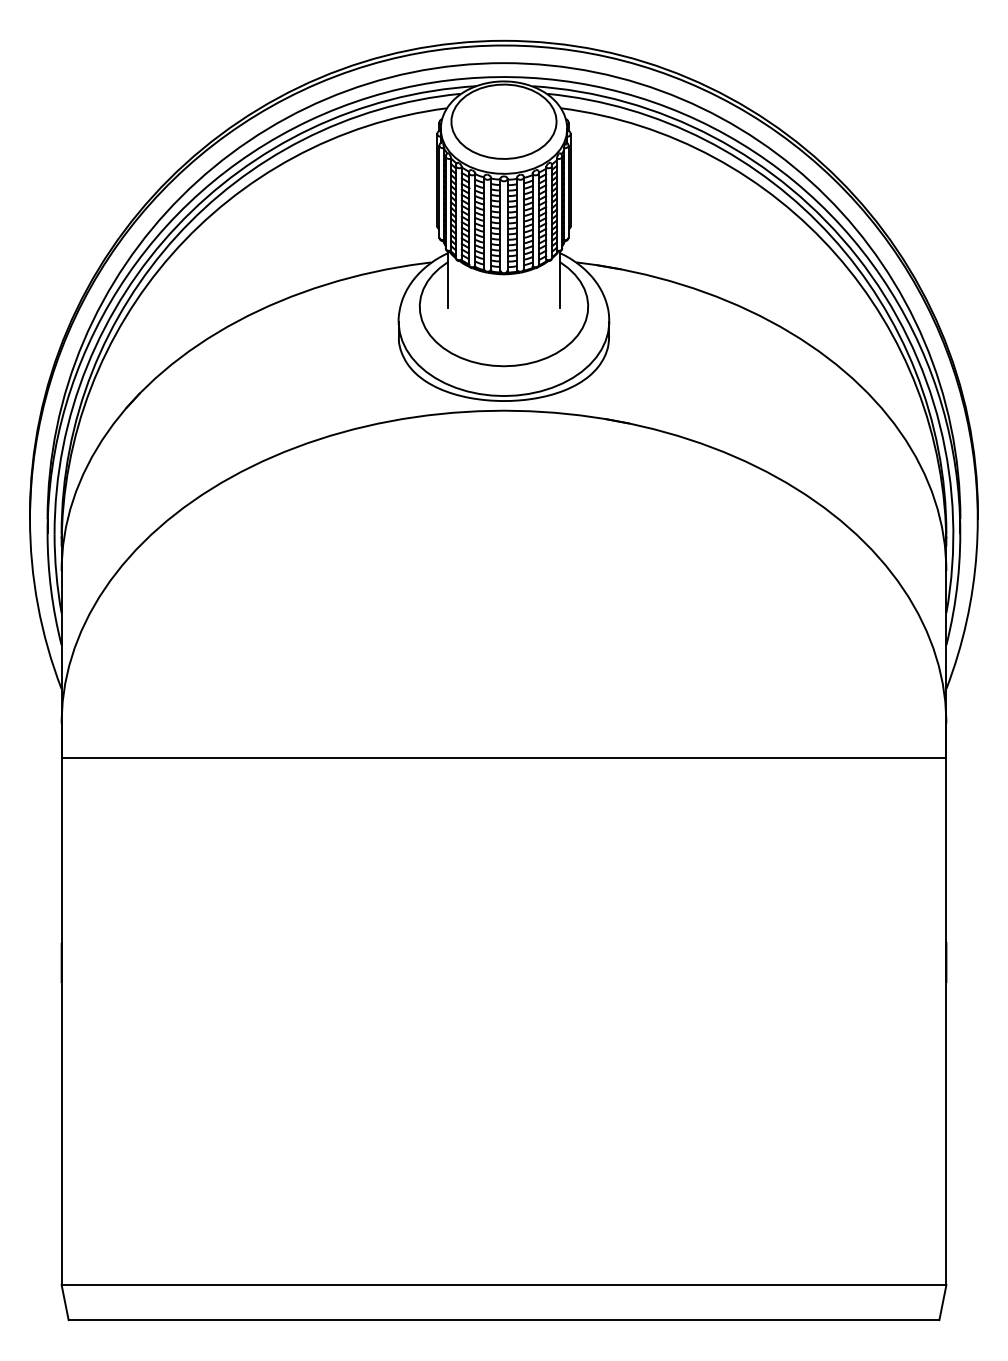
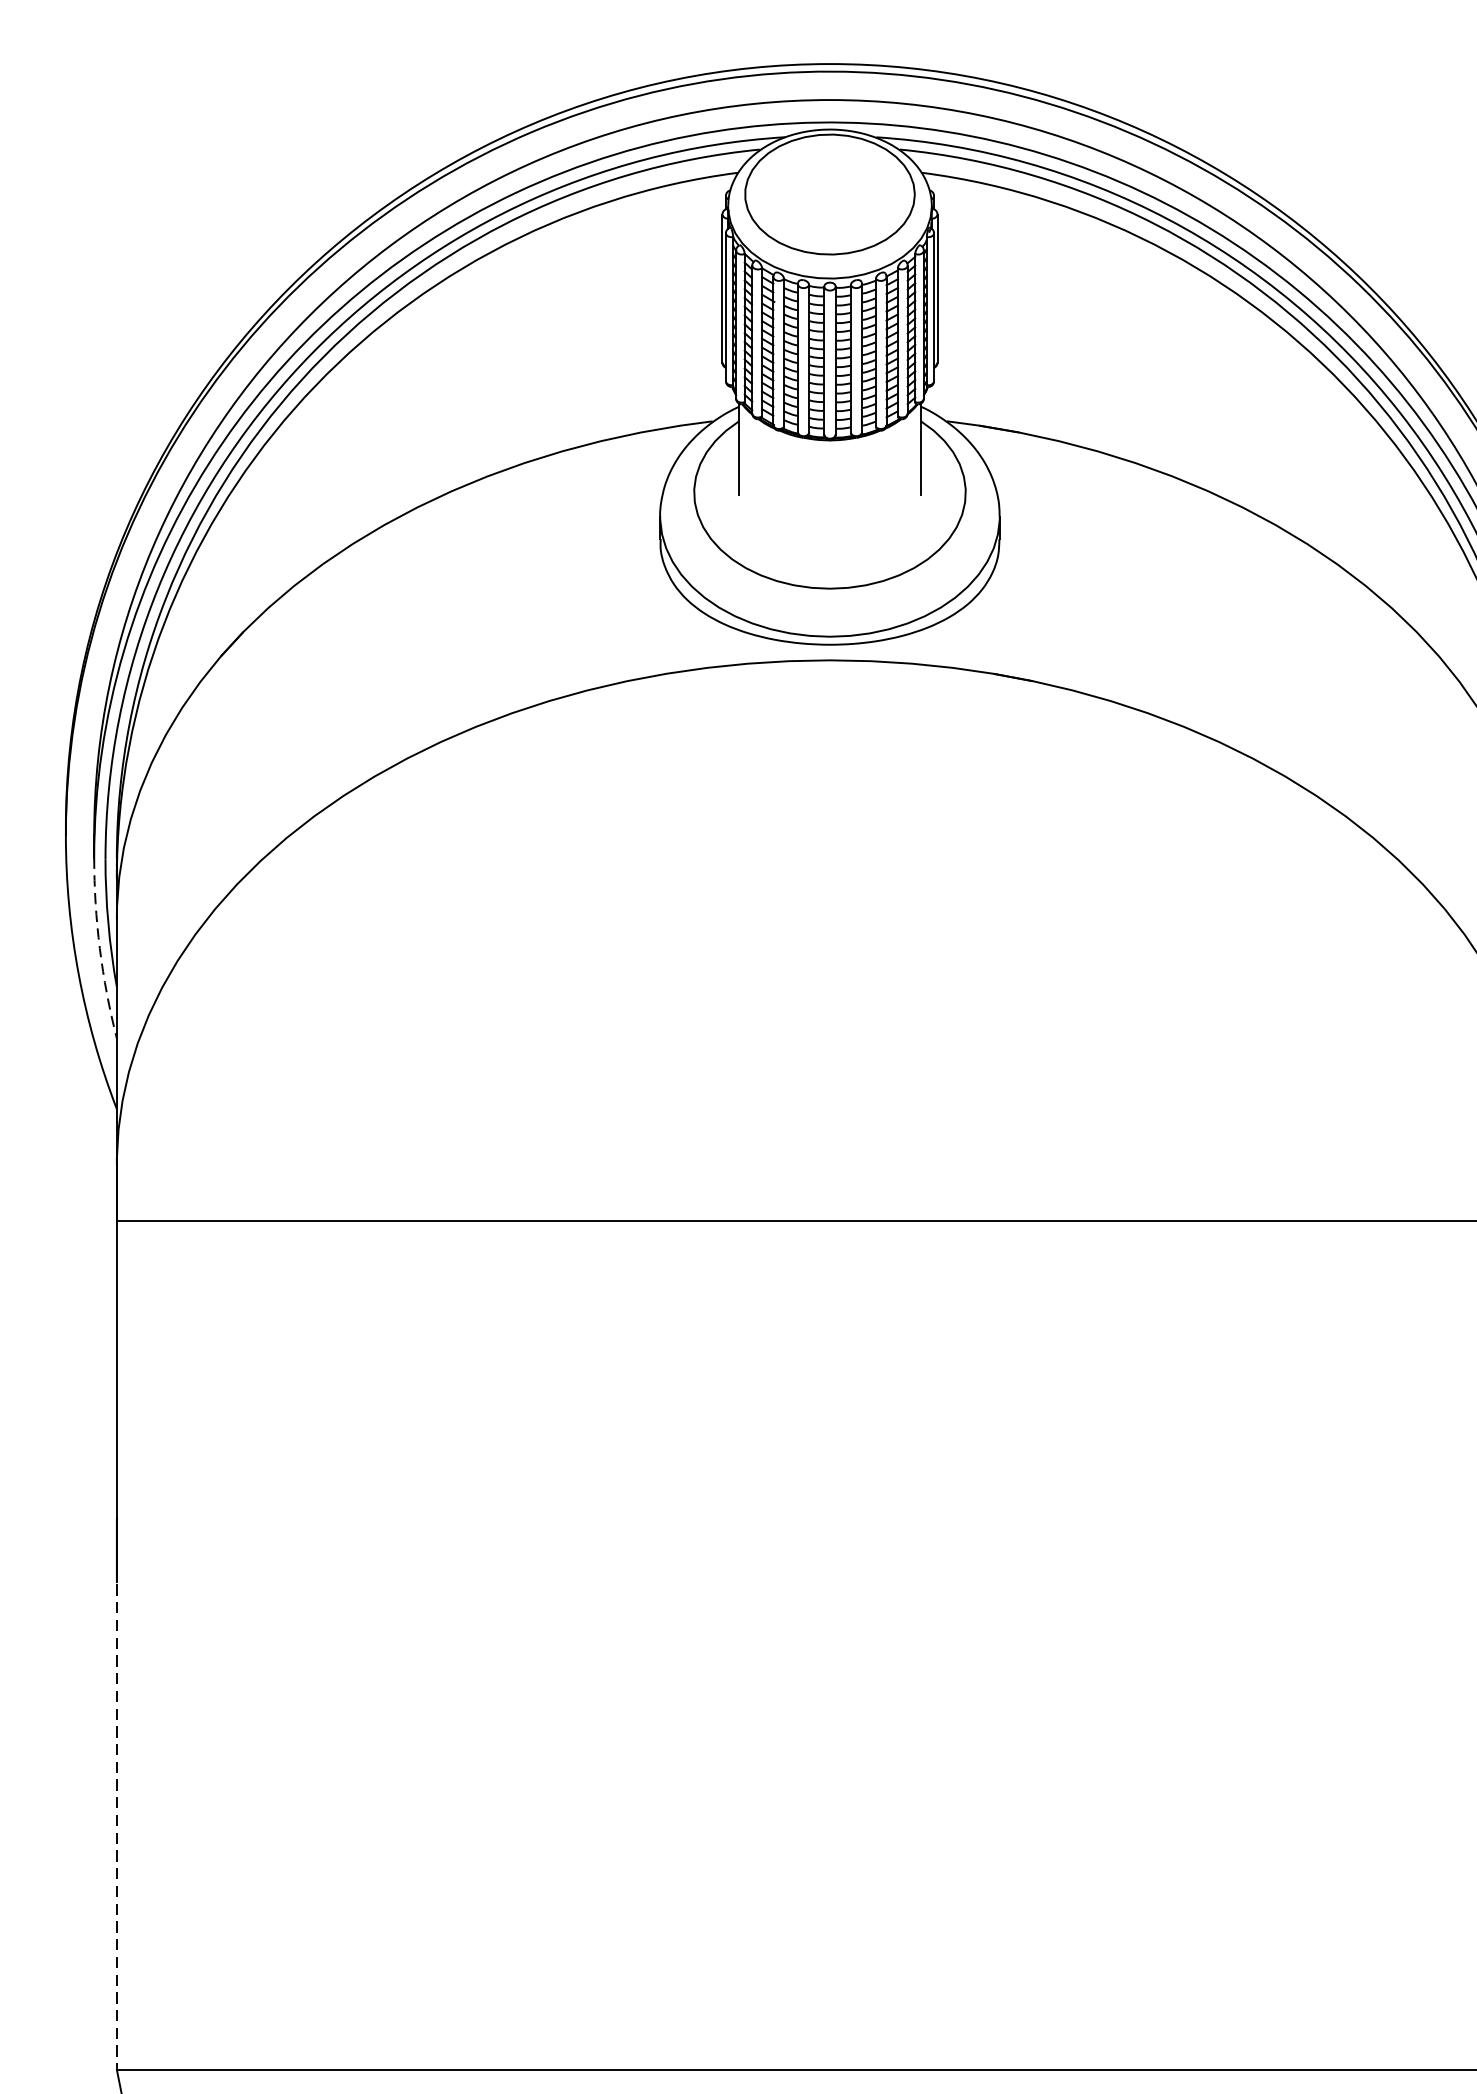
arc: (51, 589) -> (100, 948), solid -> dashed
line: (61, 1134) -> (116, 1827), solid -> dashed

